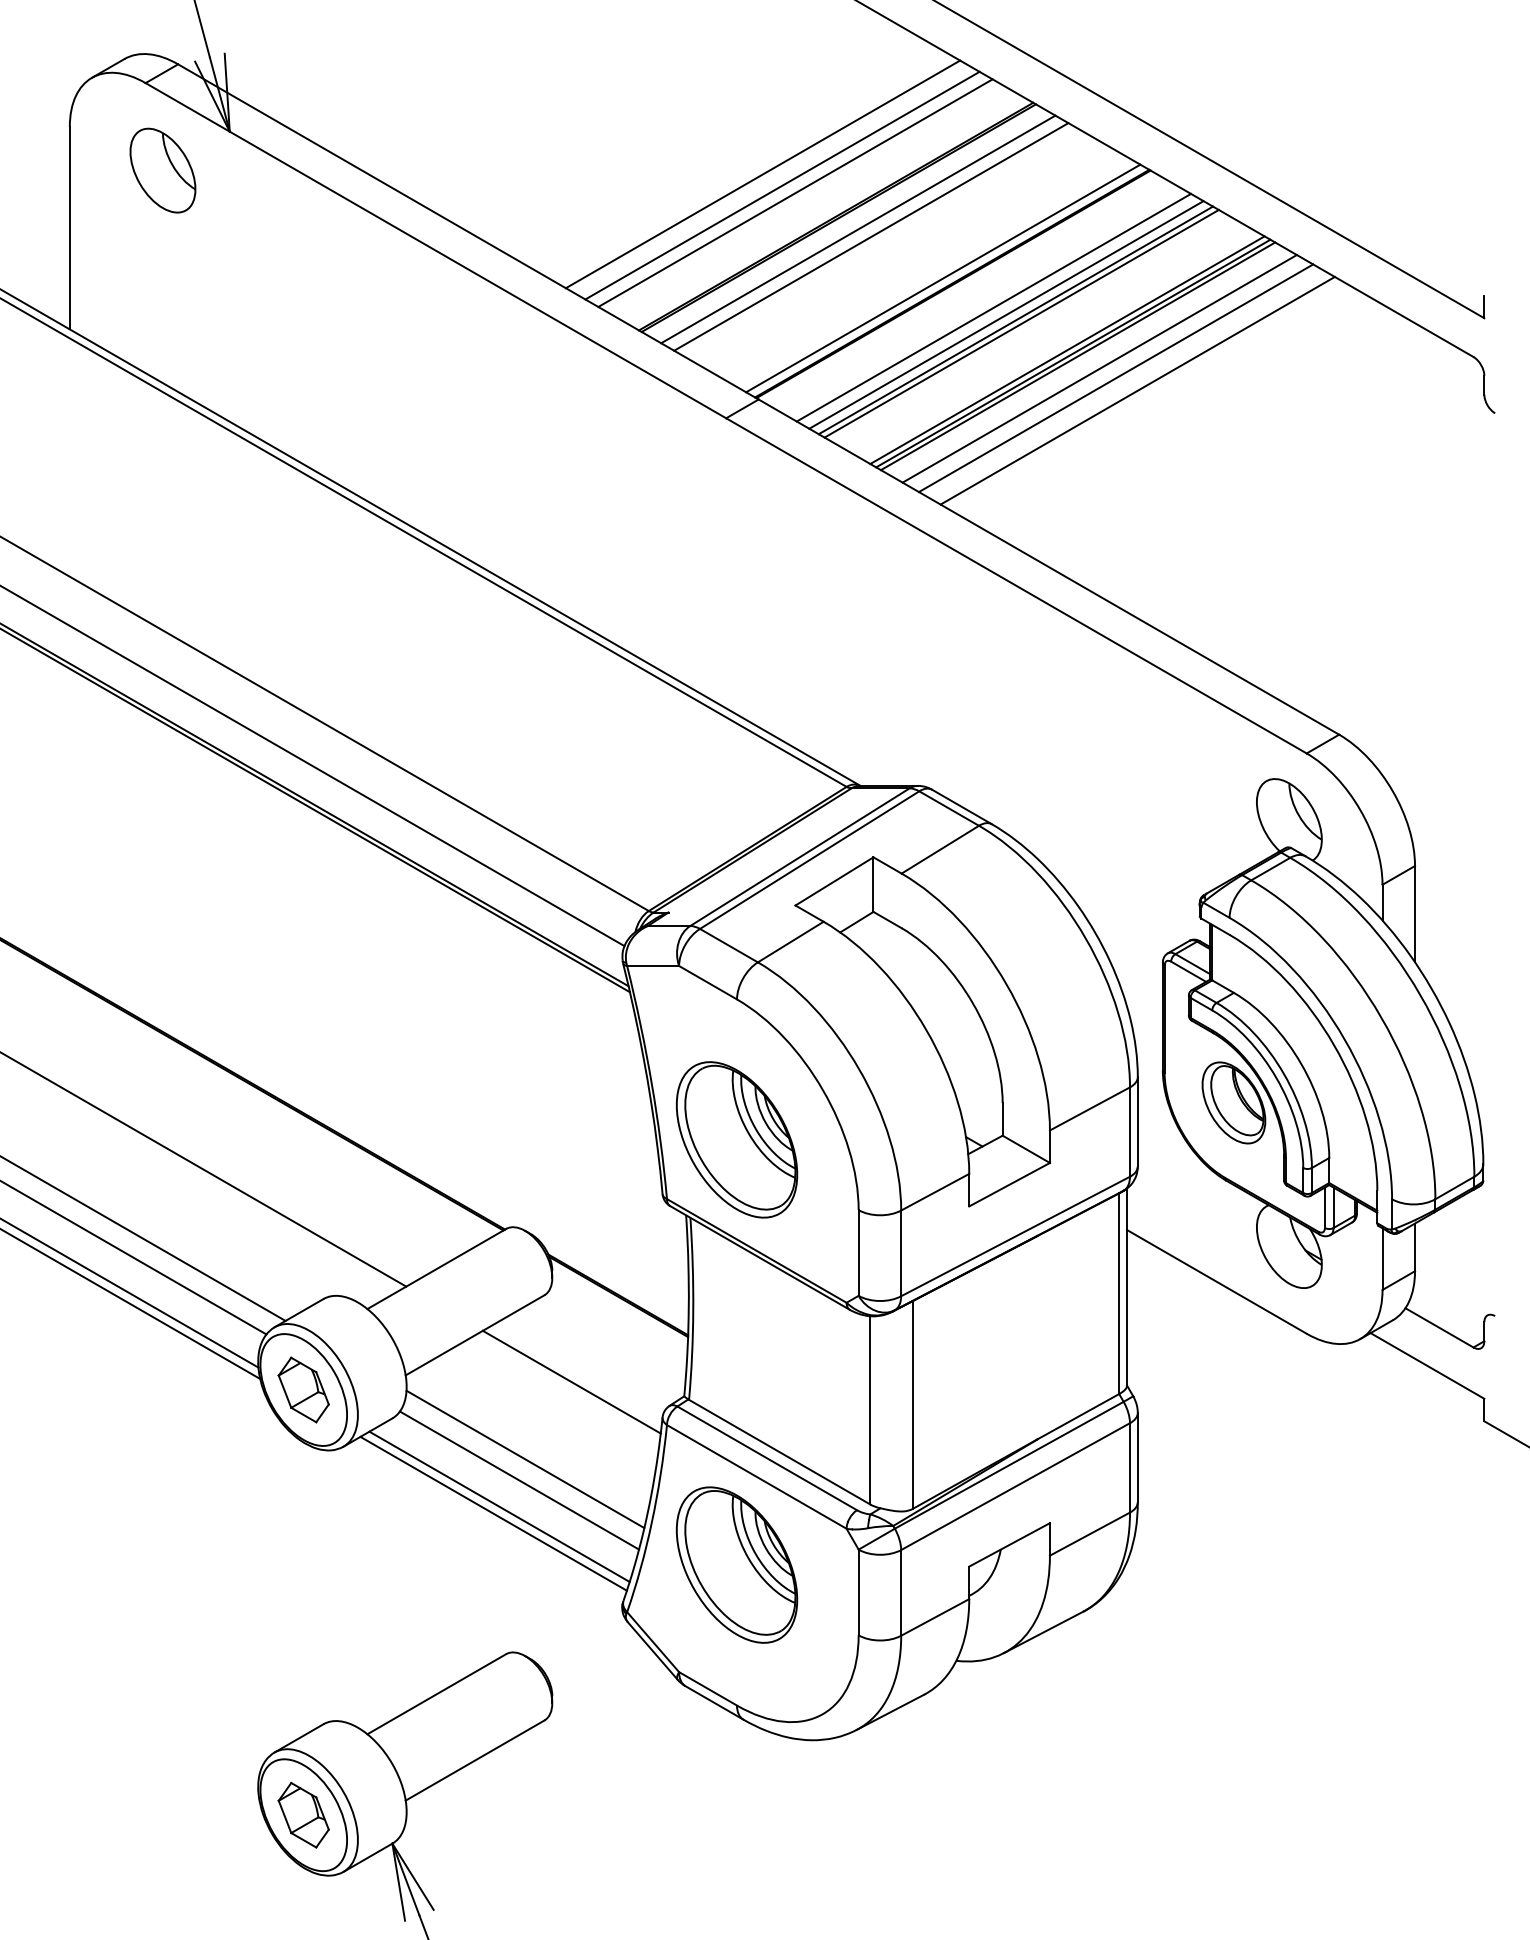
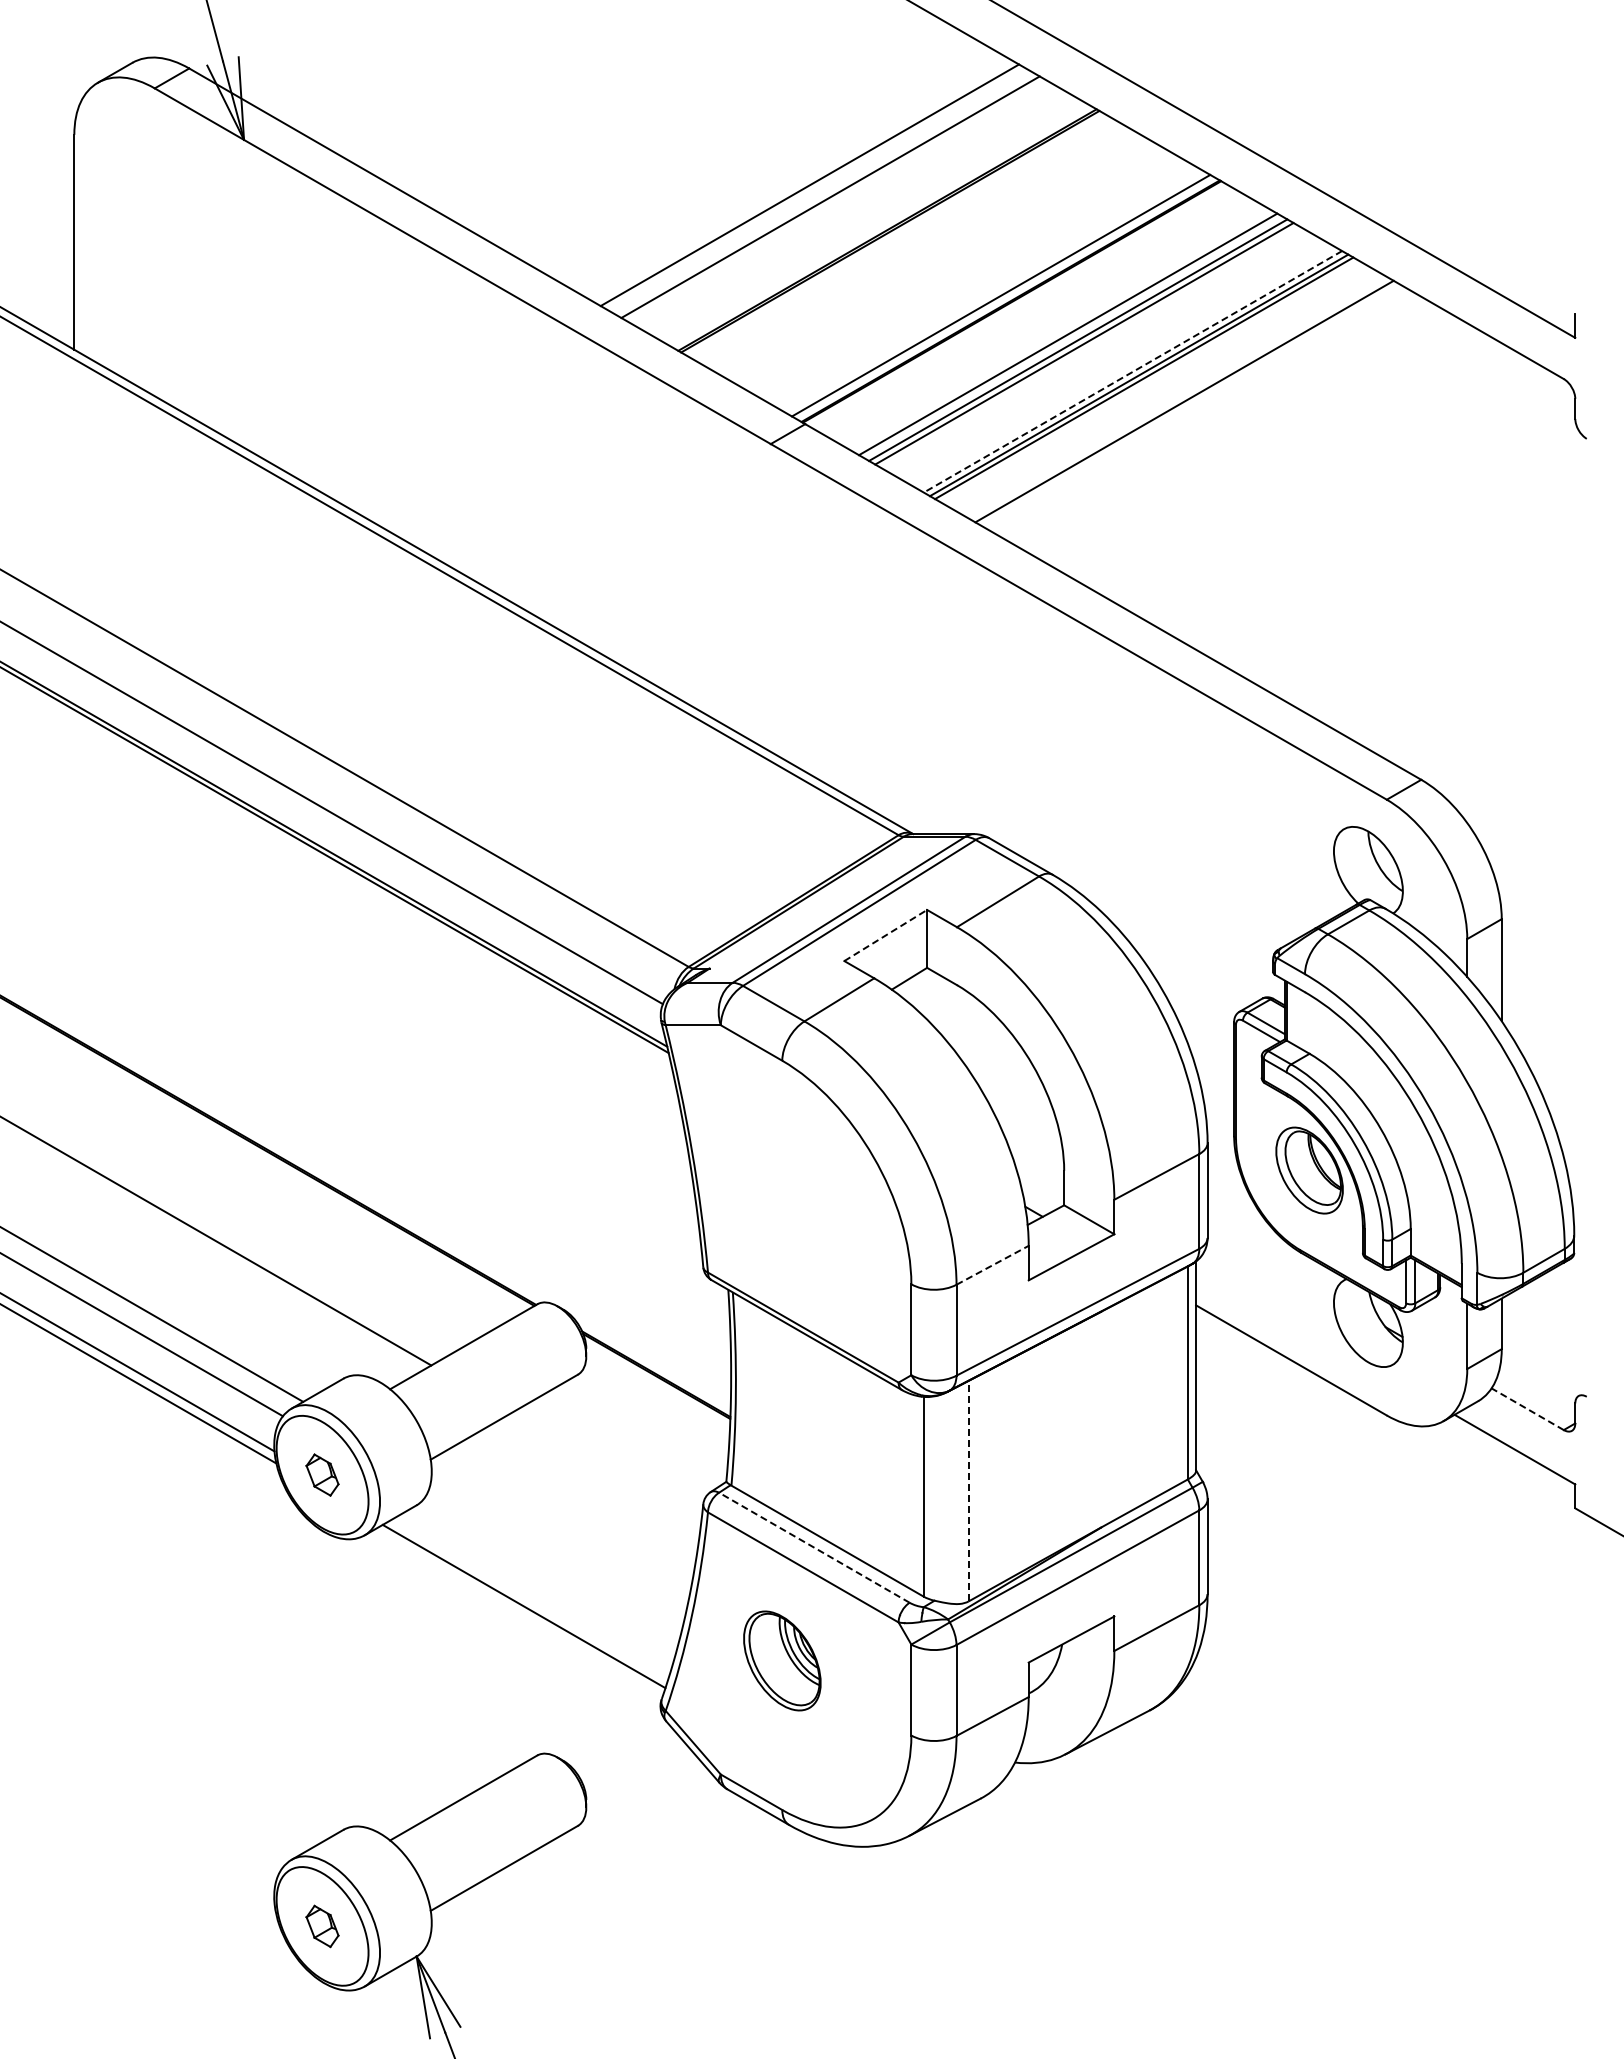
part: (162, 169) -> (172, 180), removed
line: (795, 192) -> (844, 204), removed
line: (857, 229) -> (910, 243), removed
line: (871, 236) -> (924, 251), removed
line: (993, 307) -> (1054, 326), removed
line: (1067, 349) -> (1132, 371), solid -> dashed
line: (1100, 368) -> (1167, 391), removed
line: (1137, 390) -> (1207, 414), removed
line: (834, 881) -> (885, 935), solid -> dashed
part: (737, 1139) -> (782, 1209), removed
line: (935, 1192) -> (992, 1265), solid -> dashed
line: (1439, 1328) -> (1527, 1409), solid -> dashed
line: (571, 1381) -> (606, 1466), removed
part: (303, 1389) -> (322, 1474), size x0.6
line: (912, 1404) -> (968, 1490), solid -> dashed
line: (766, 1458) -> (813, 1547), solid -> dashed
line: (525, 1459) -> (557, 1548), removed
line: (519, 1480) -> (551, 1571), removed
line: (499, 1506) -> (530, 1598), removed
part: (737, 1564) -> (782, 1660), size x0.6
part: (303, 1815) -> (322, 1926), size x0.6

